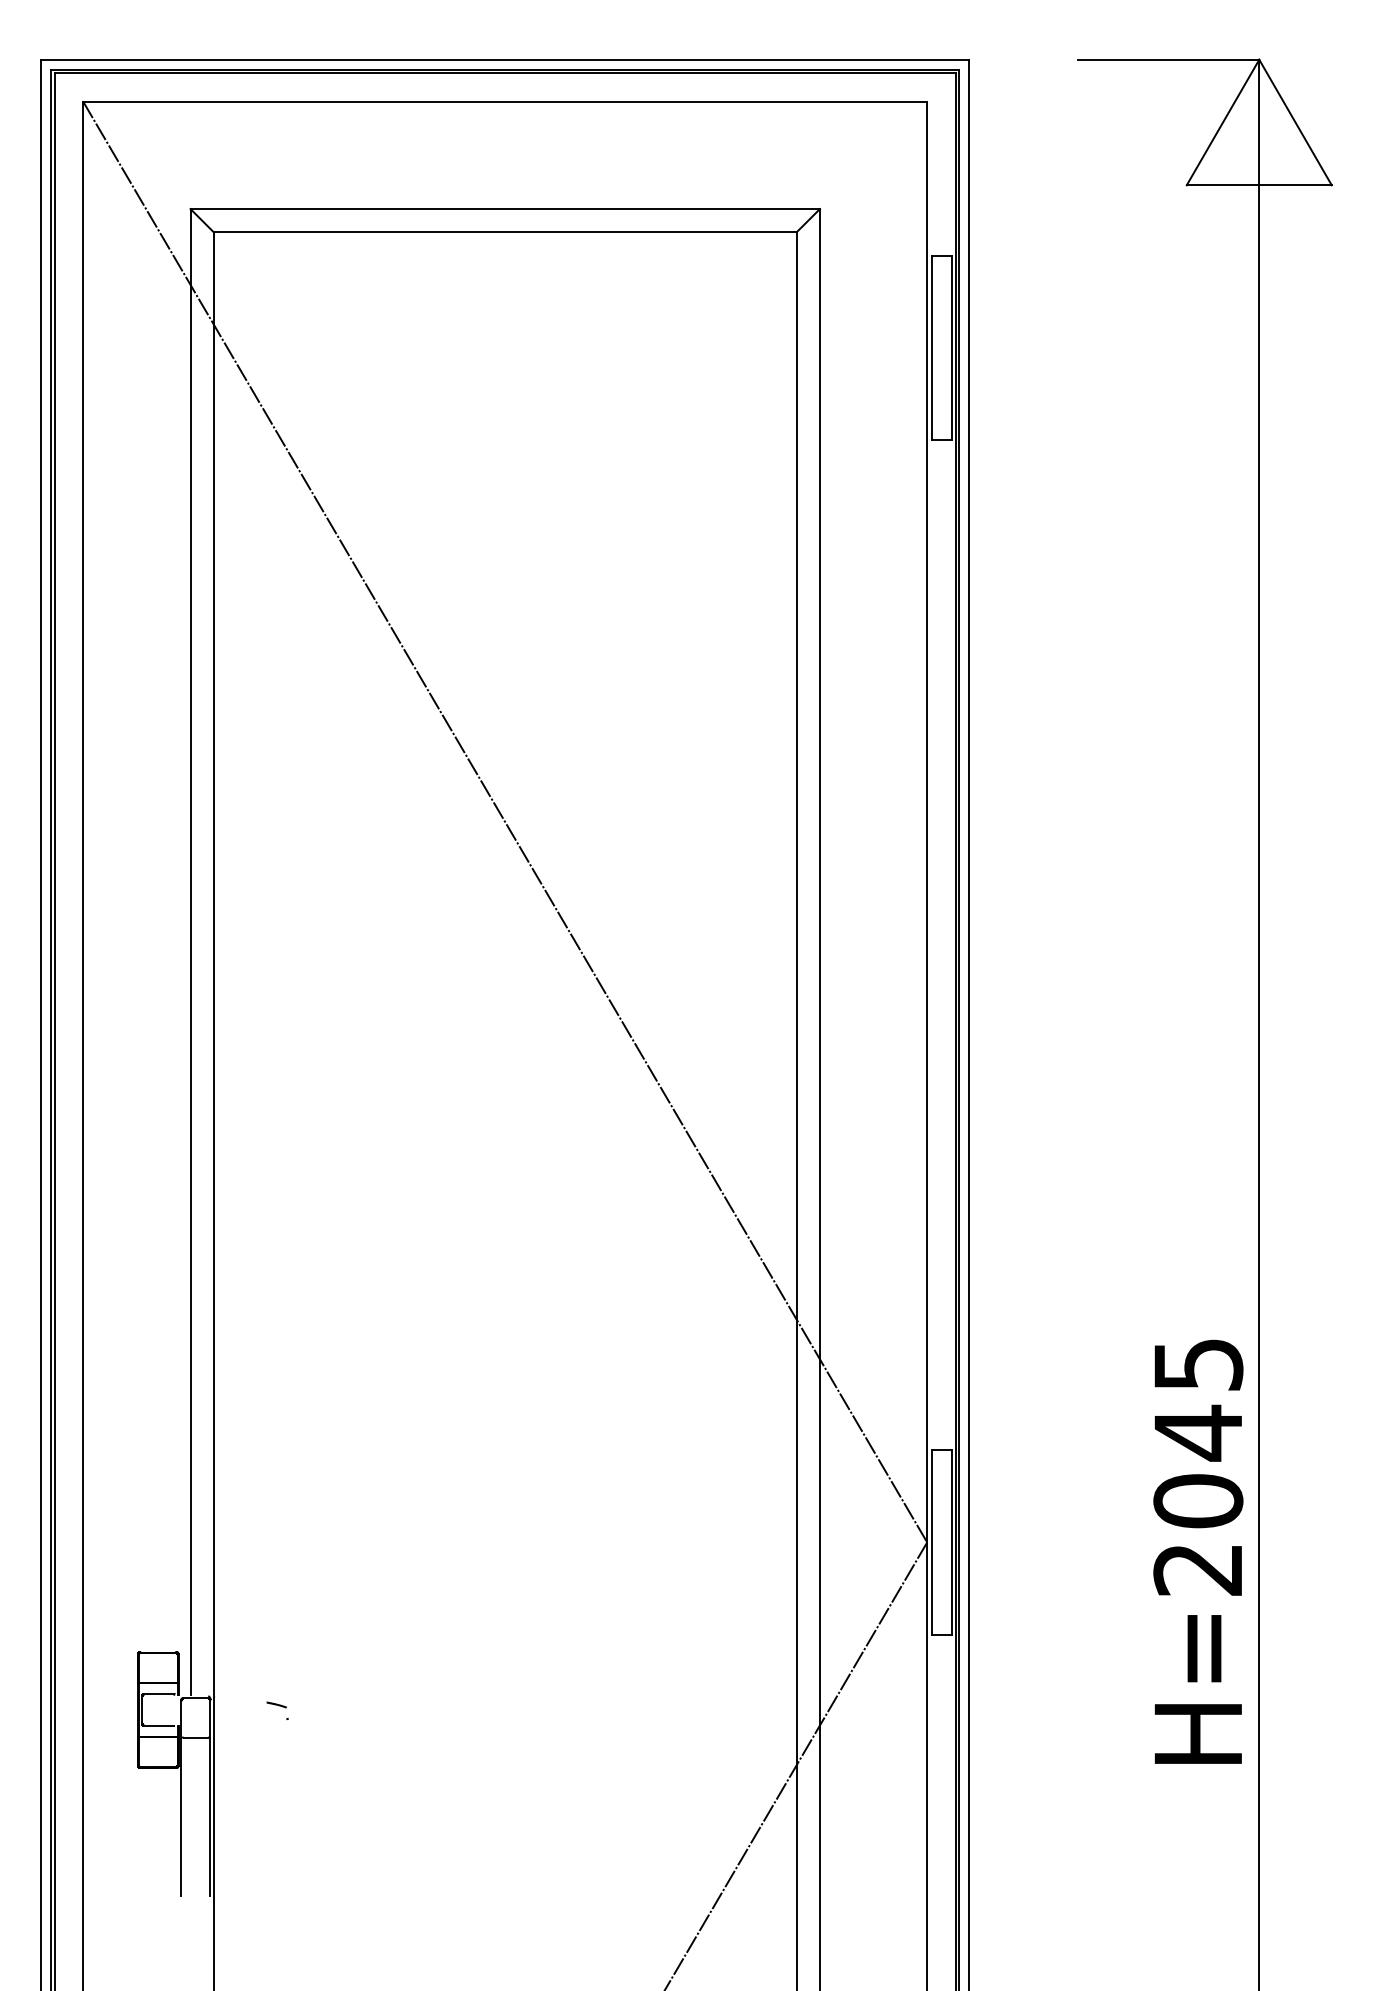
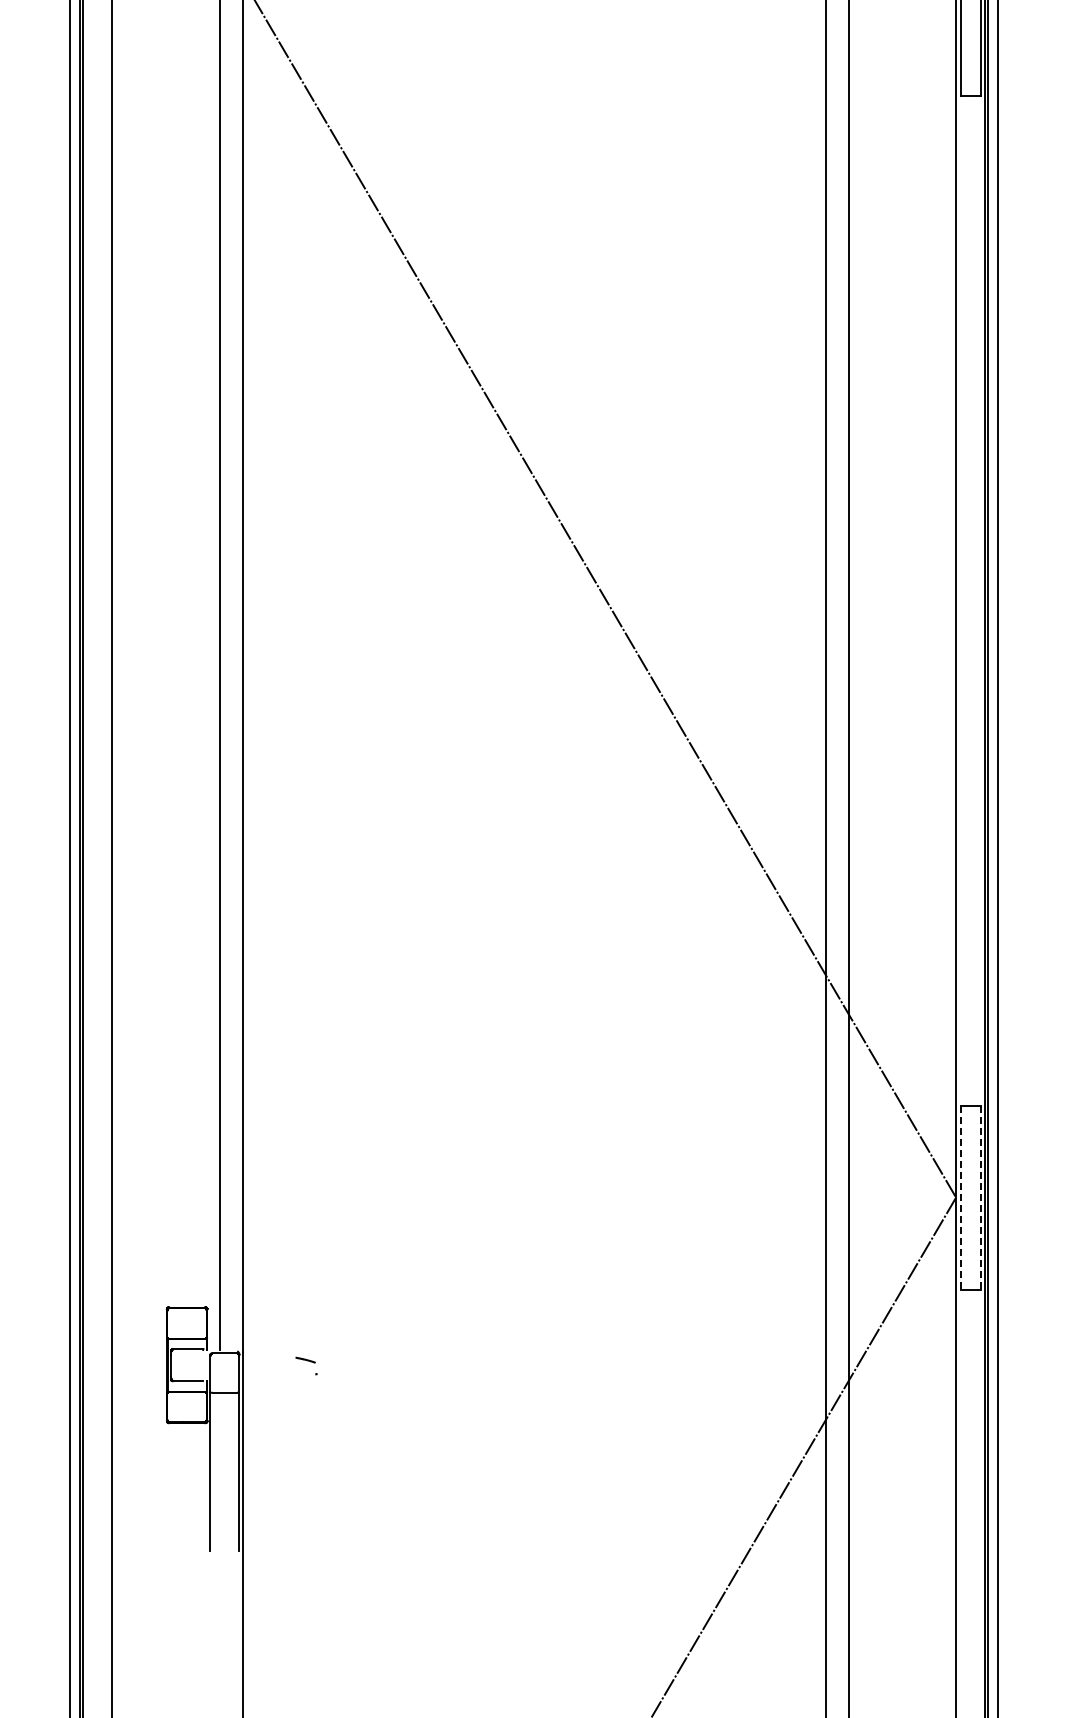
line: (932, 1542) -> (961, 1197), solid -> dashed
line: (951, 1542) -> (980, 1197), solid -> dashed

